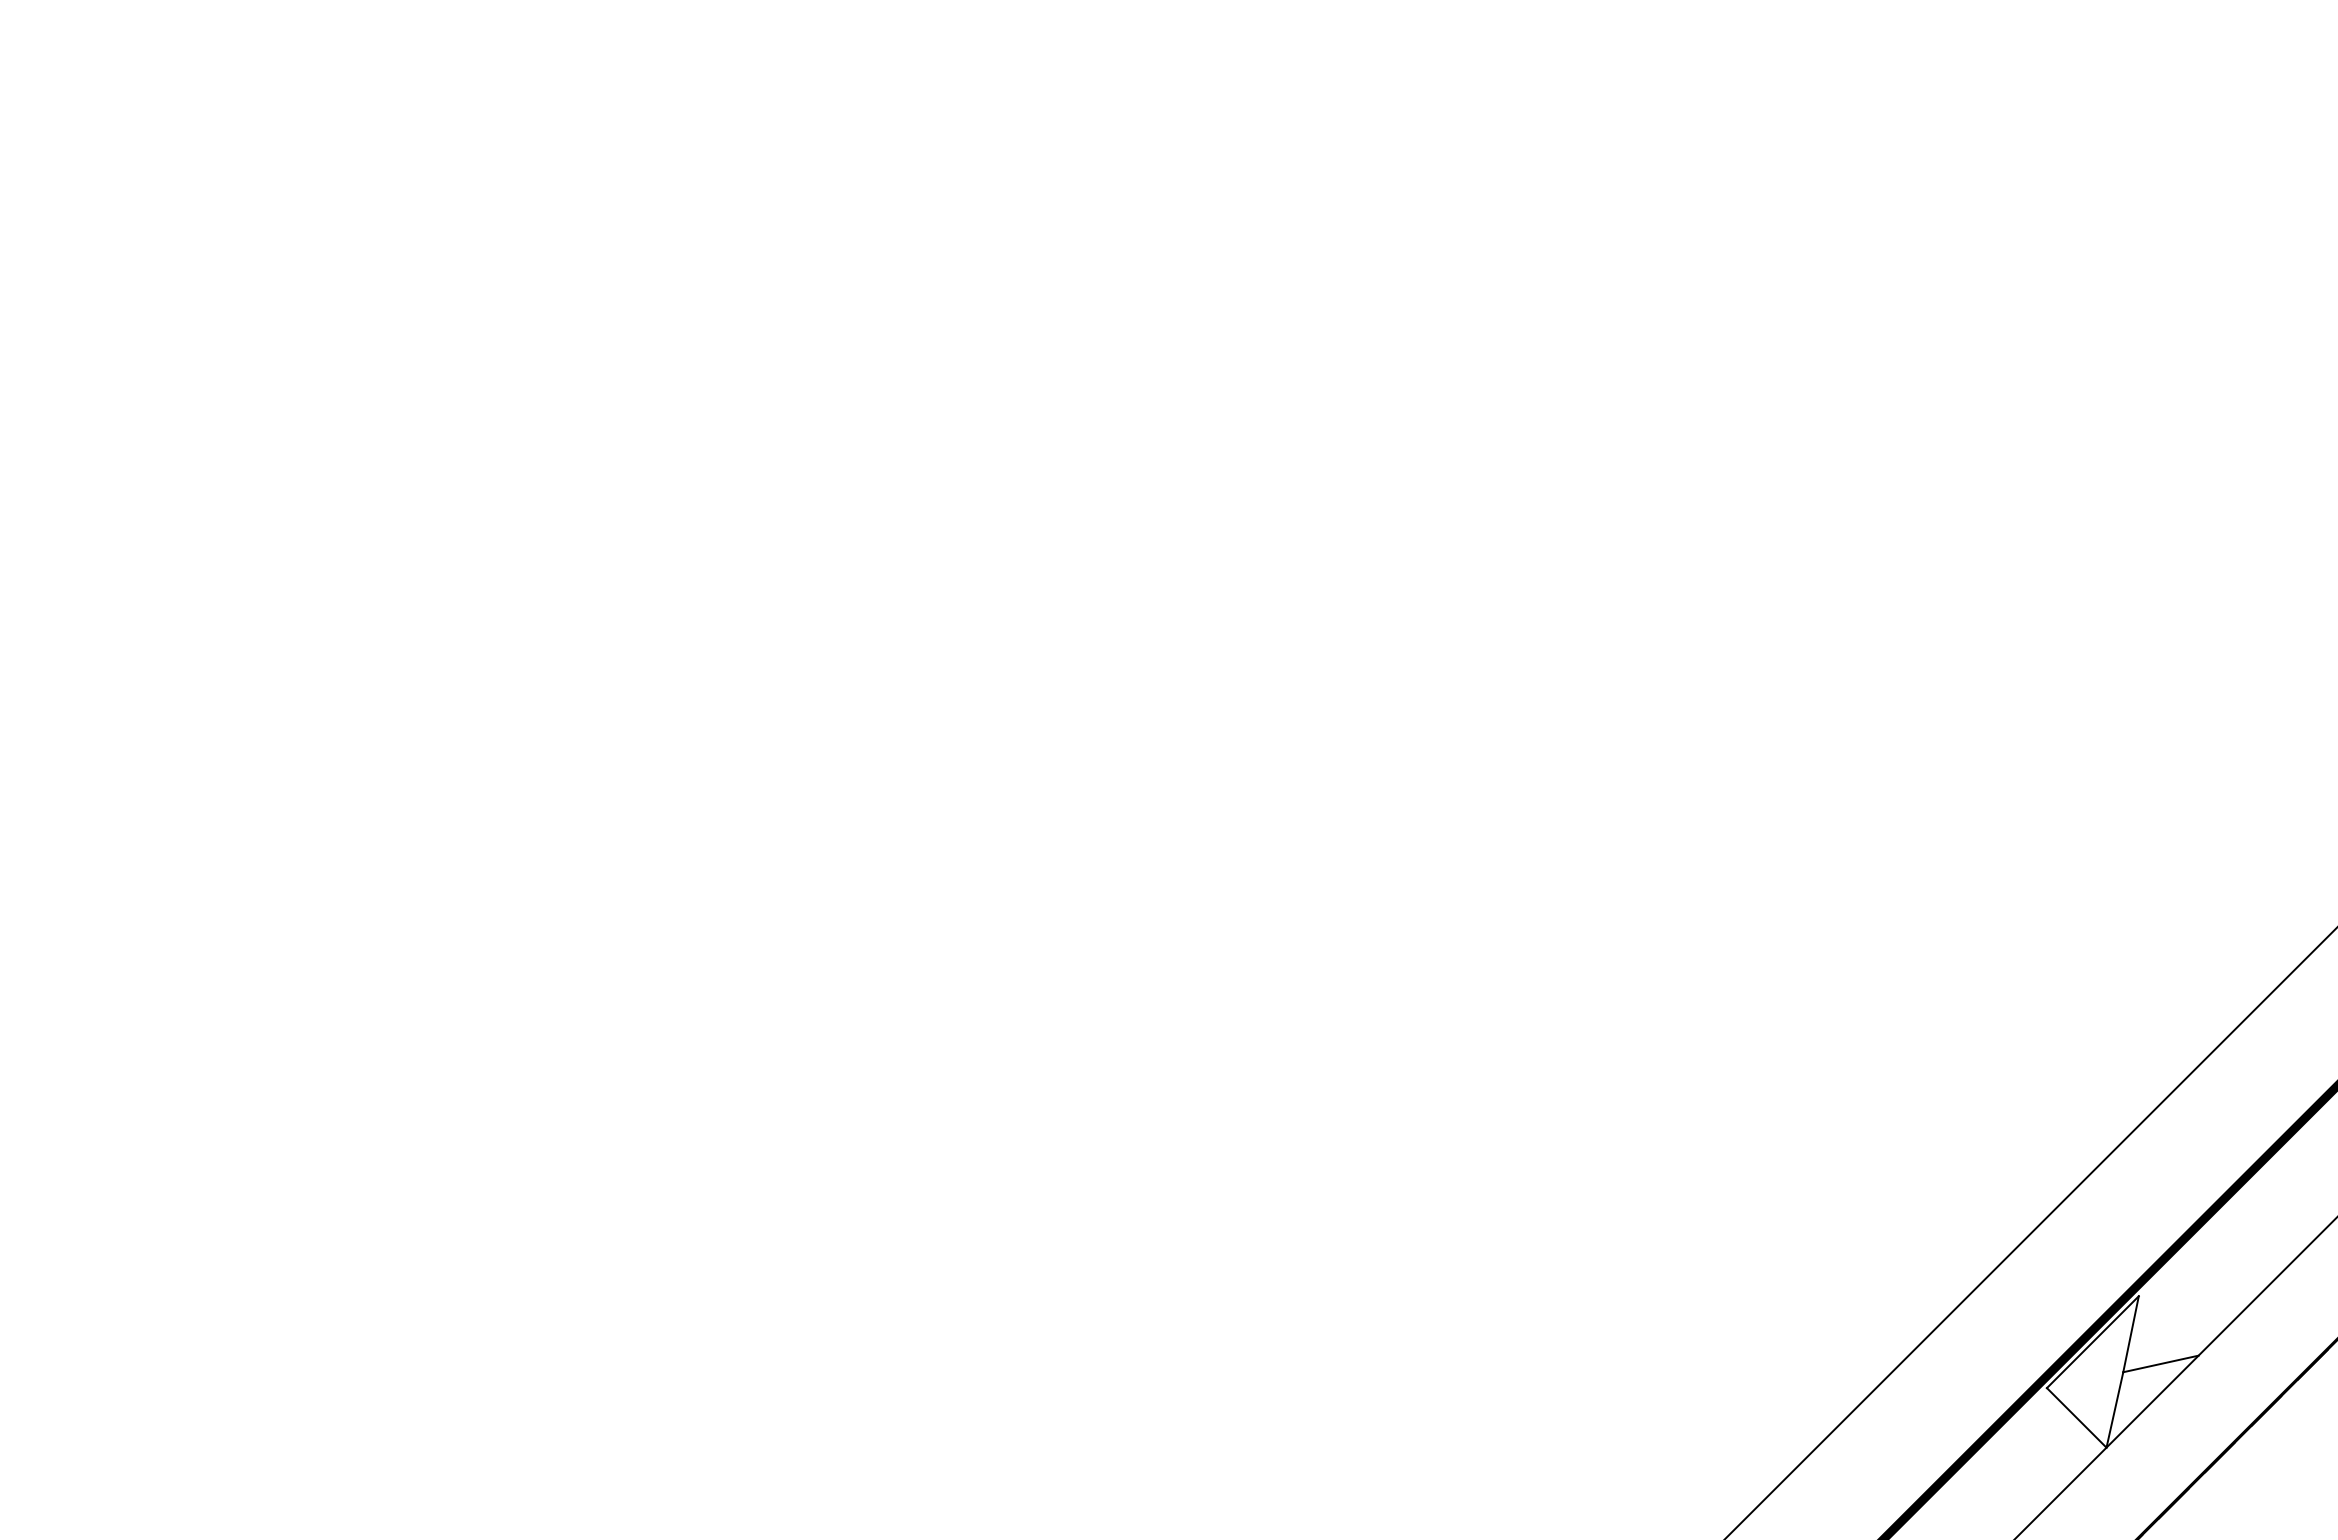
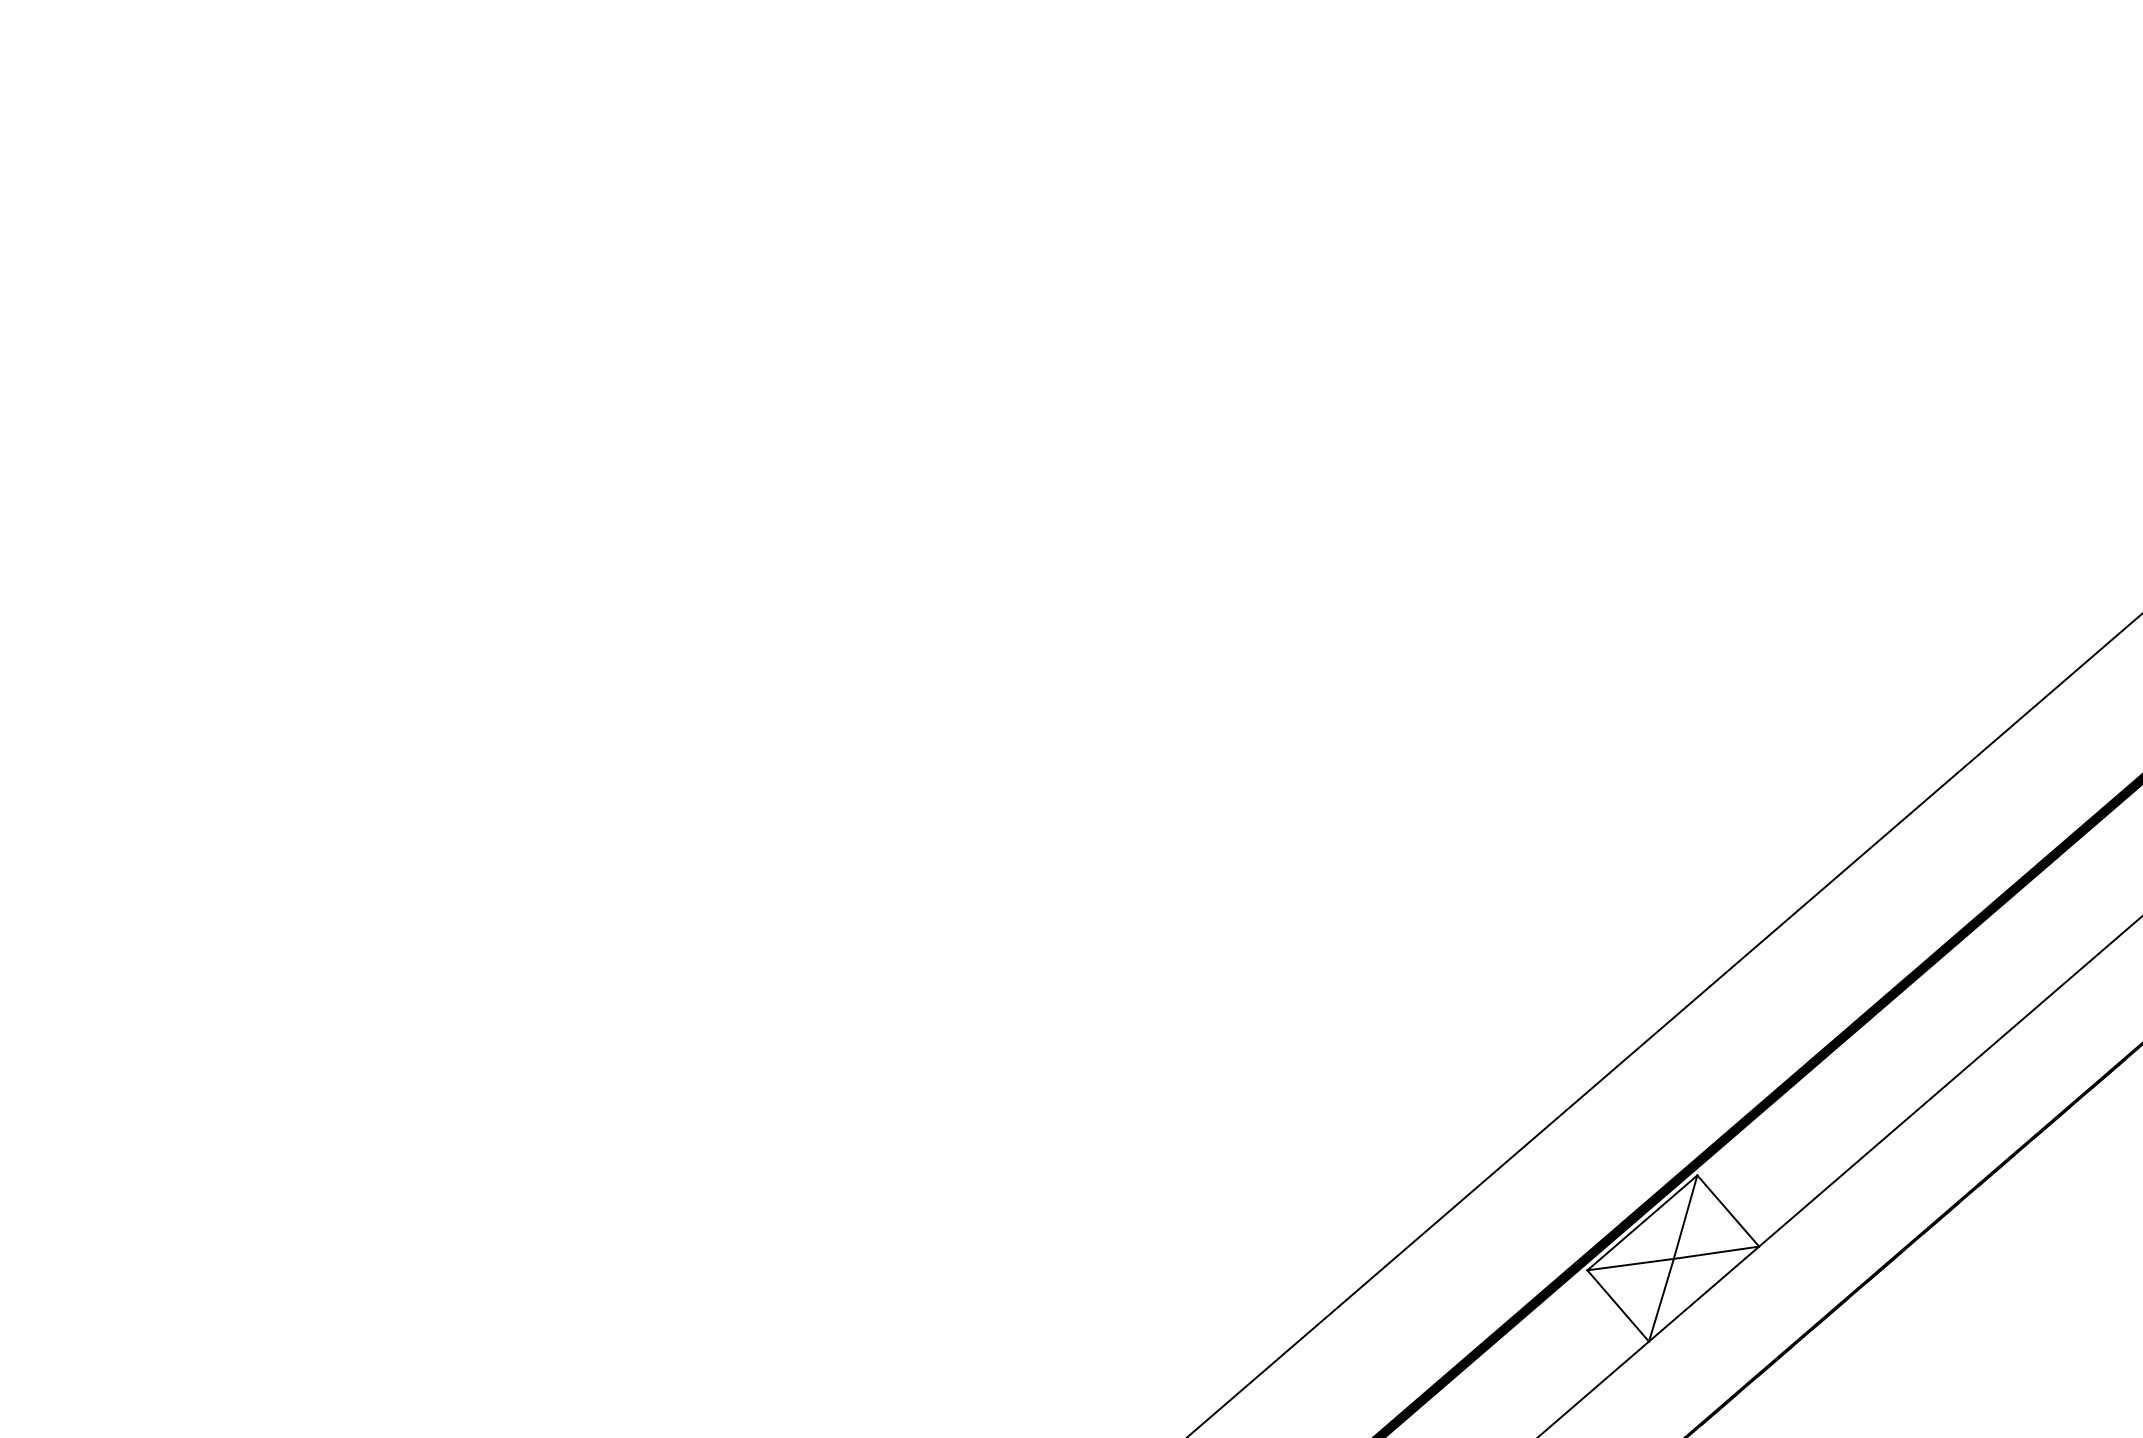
line: (2168, 1325) -> (1728, 1210), added
line: (2084, 1380) -> (1629, 1264), added

